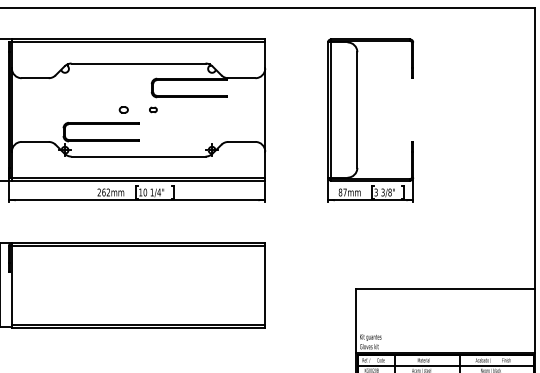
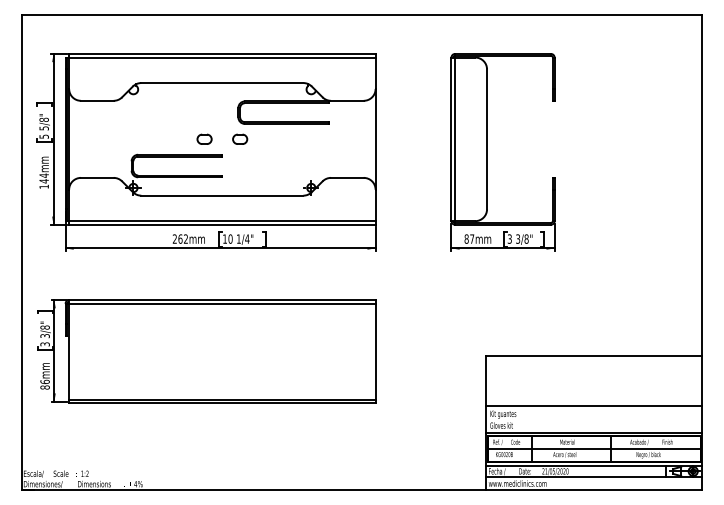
part: (123, 109) -> (204, 138), size x1.43
part: (153, 109) -> (240, 138), size x1.67
line: (445, 330) -> (593, 405), added

